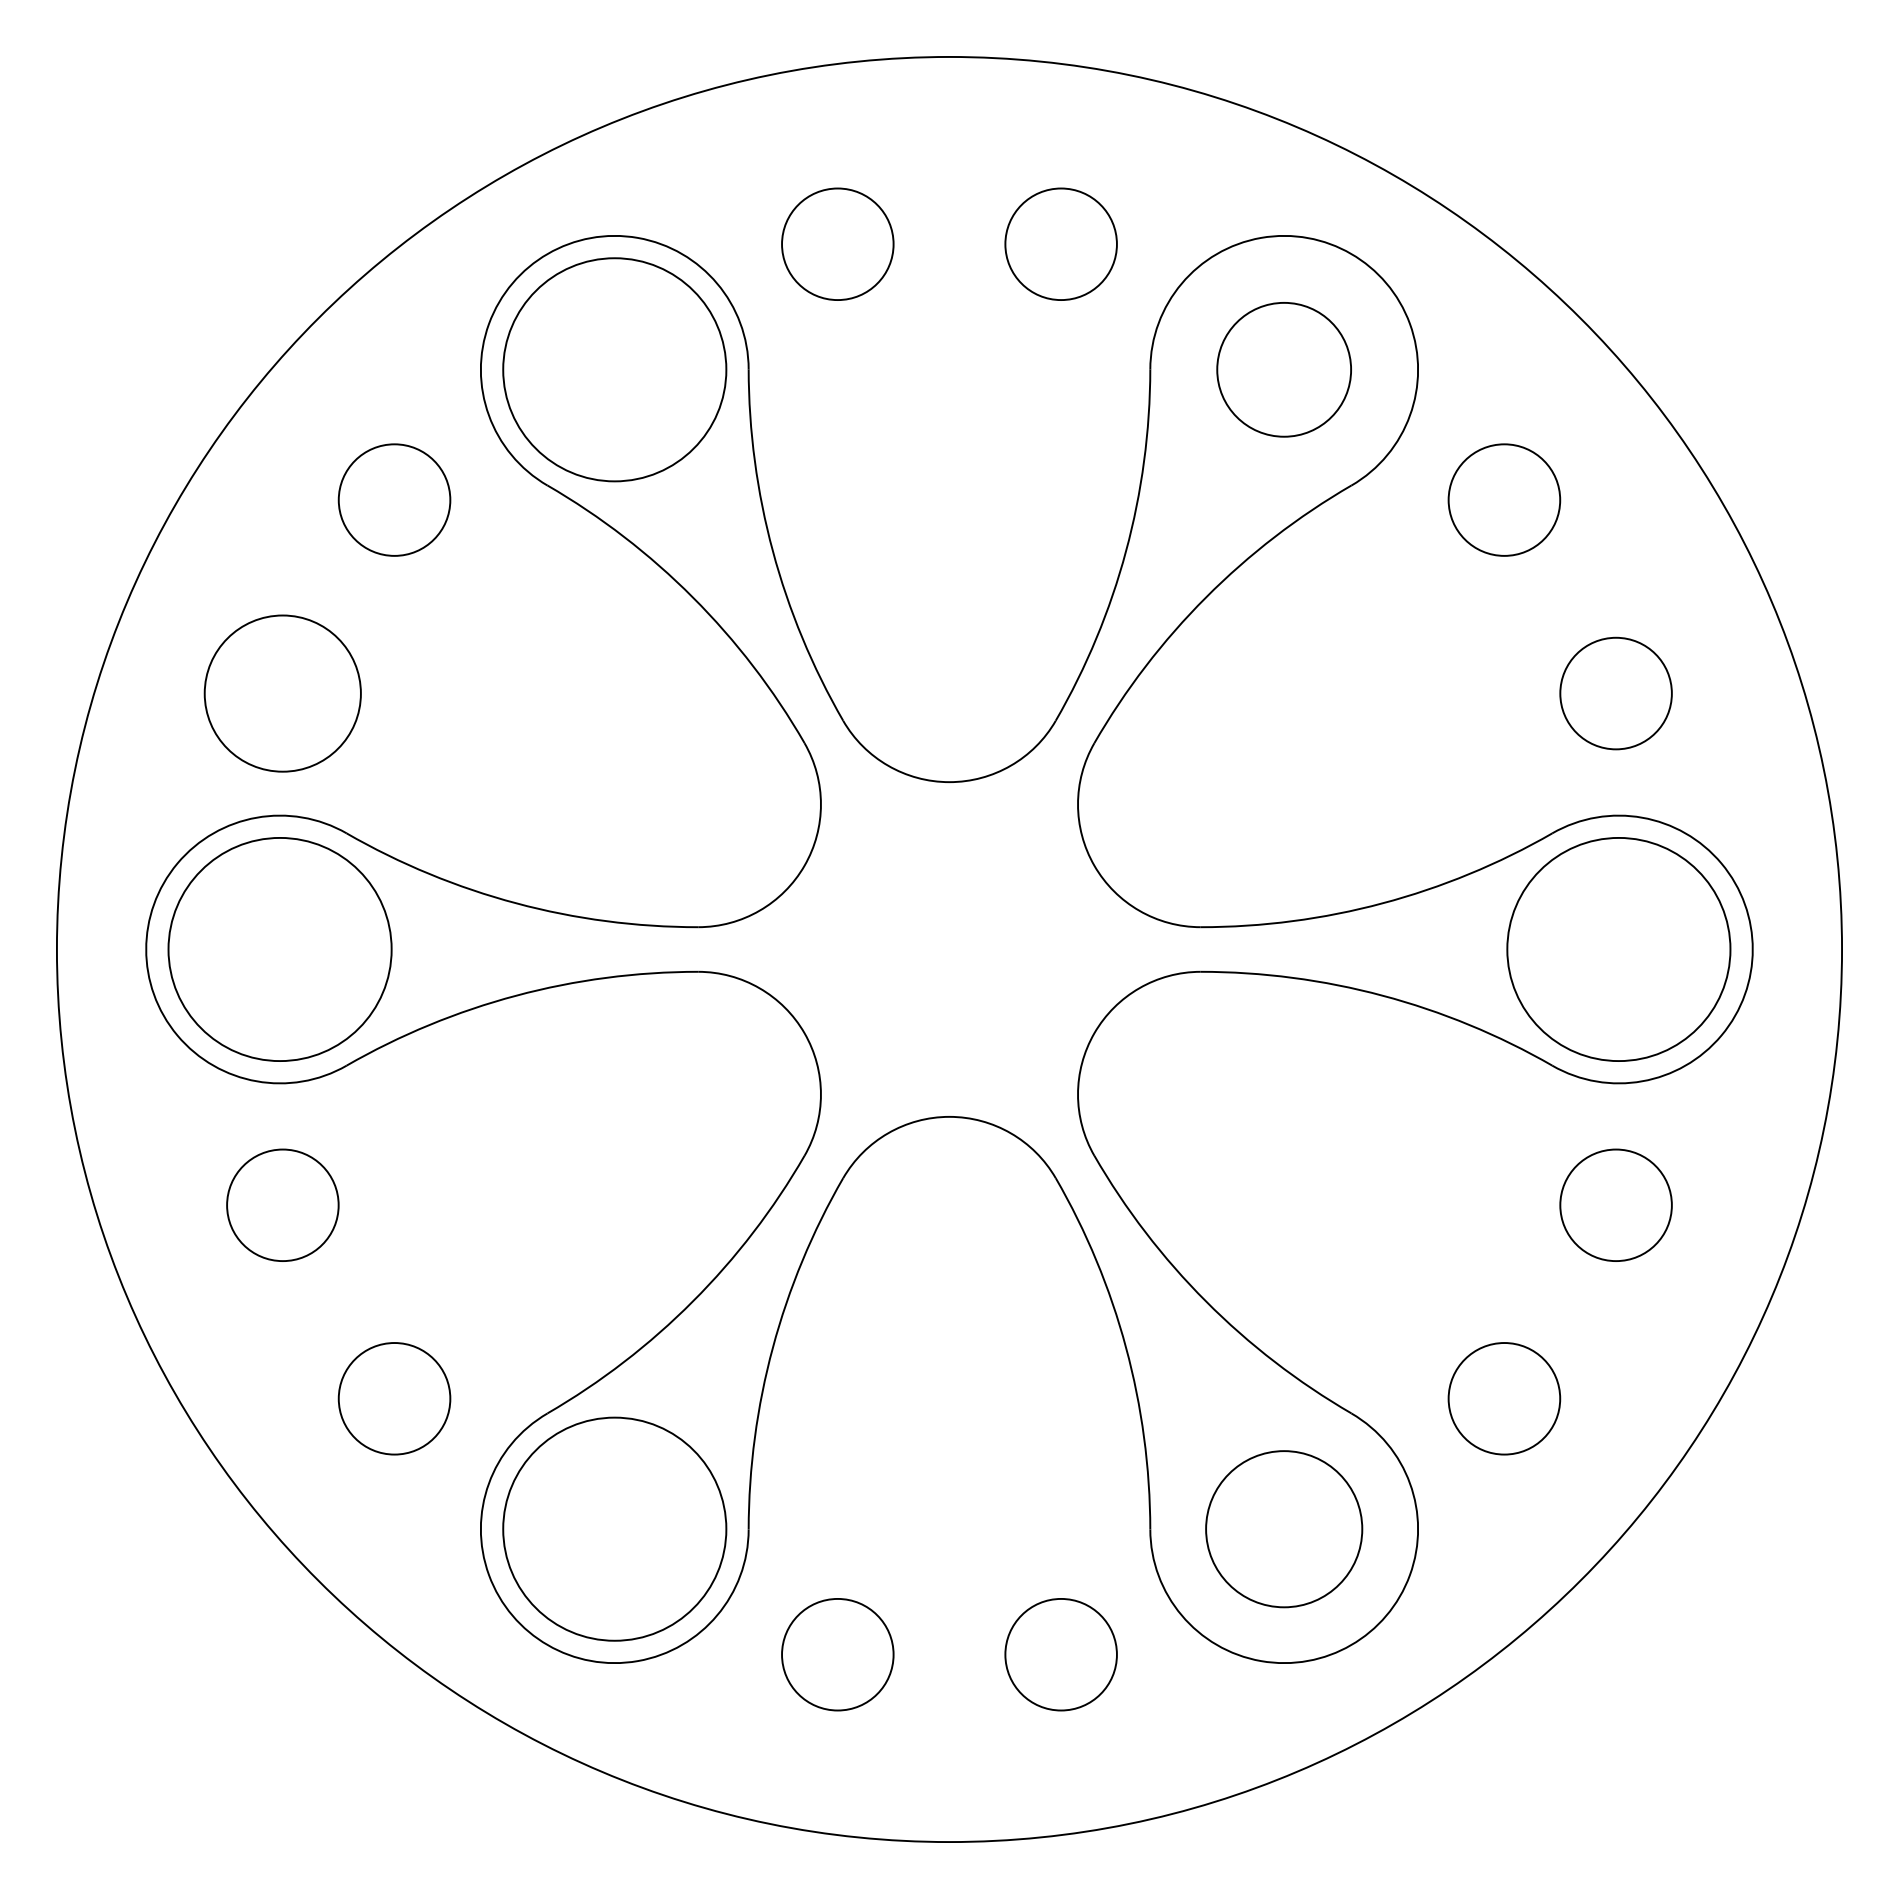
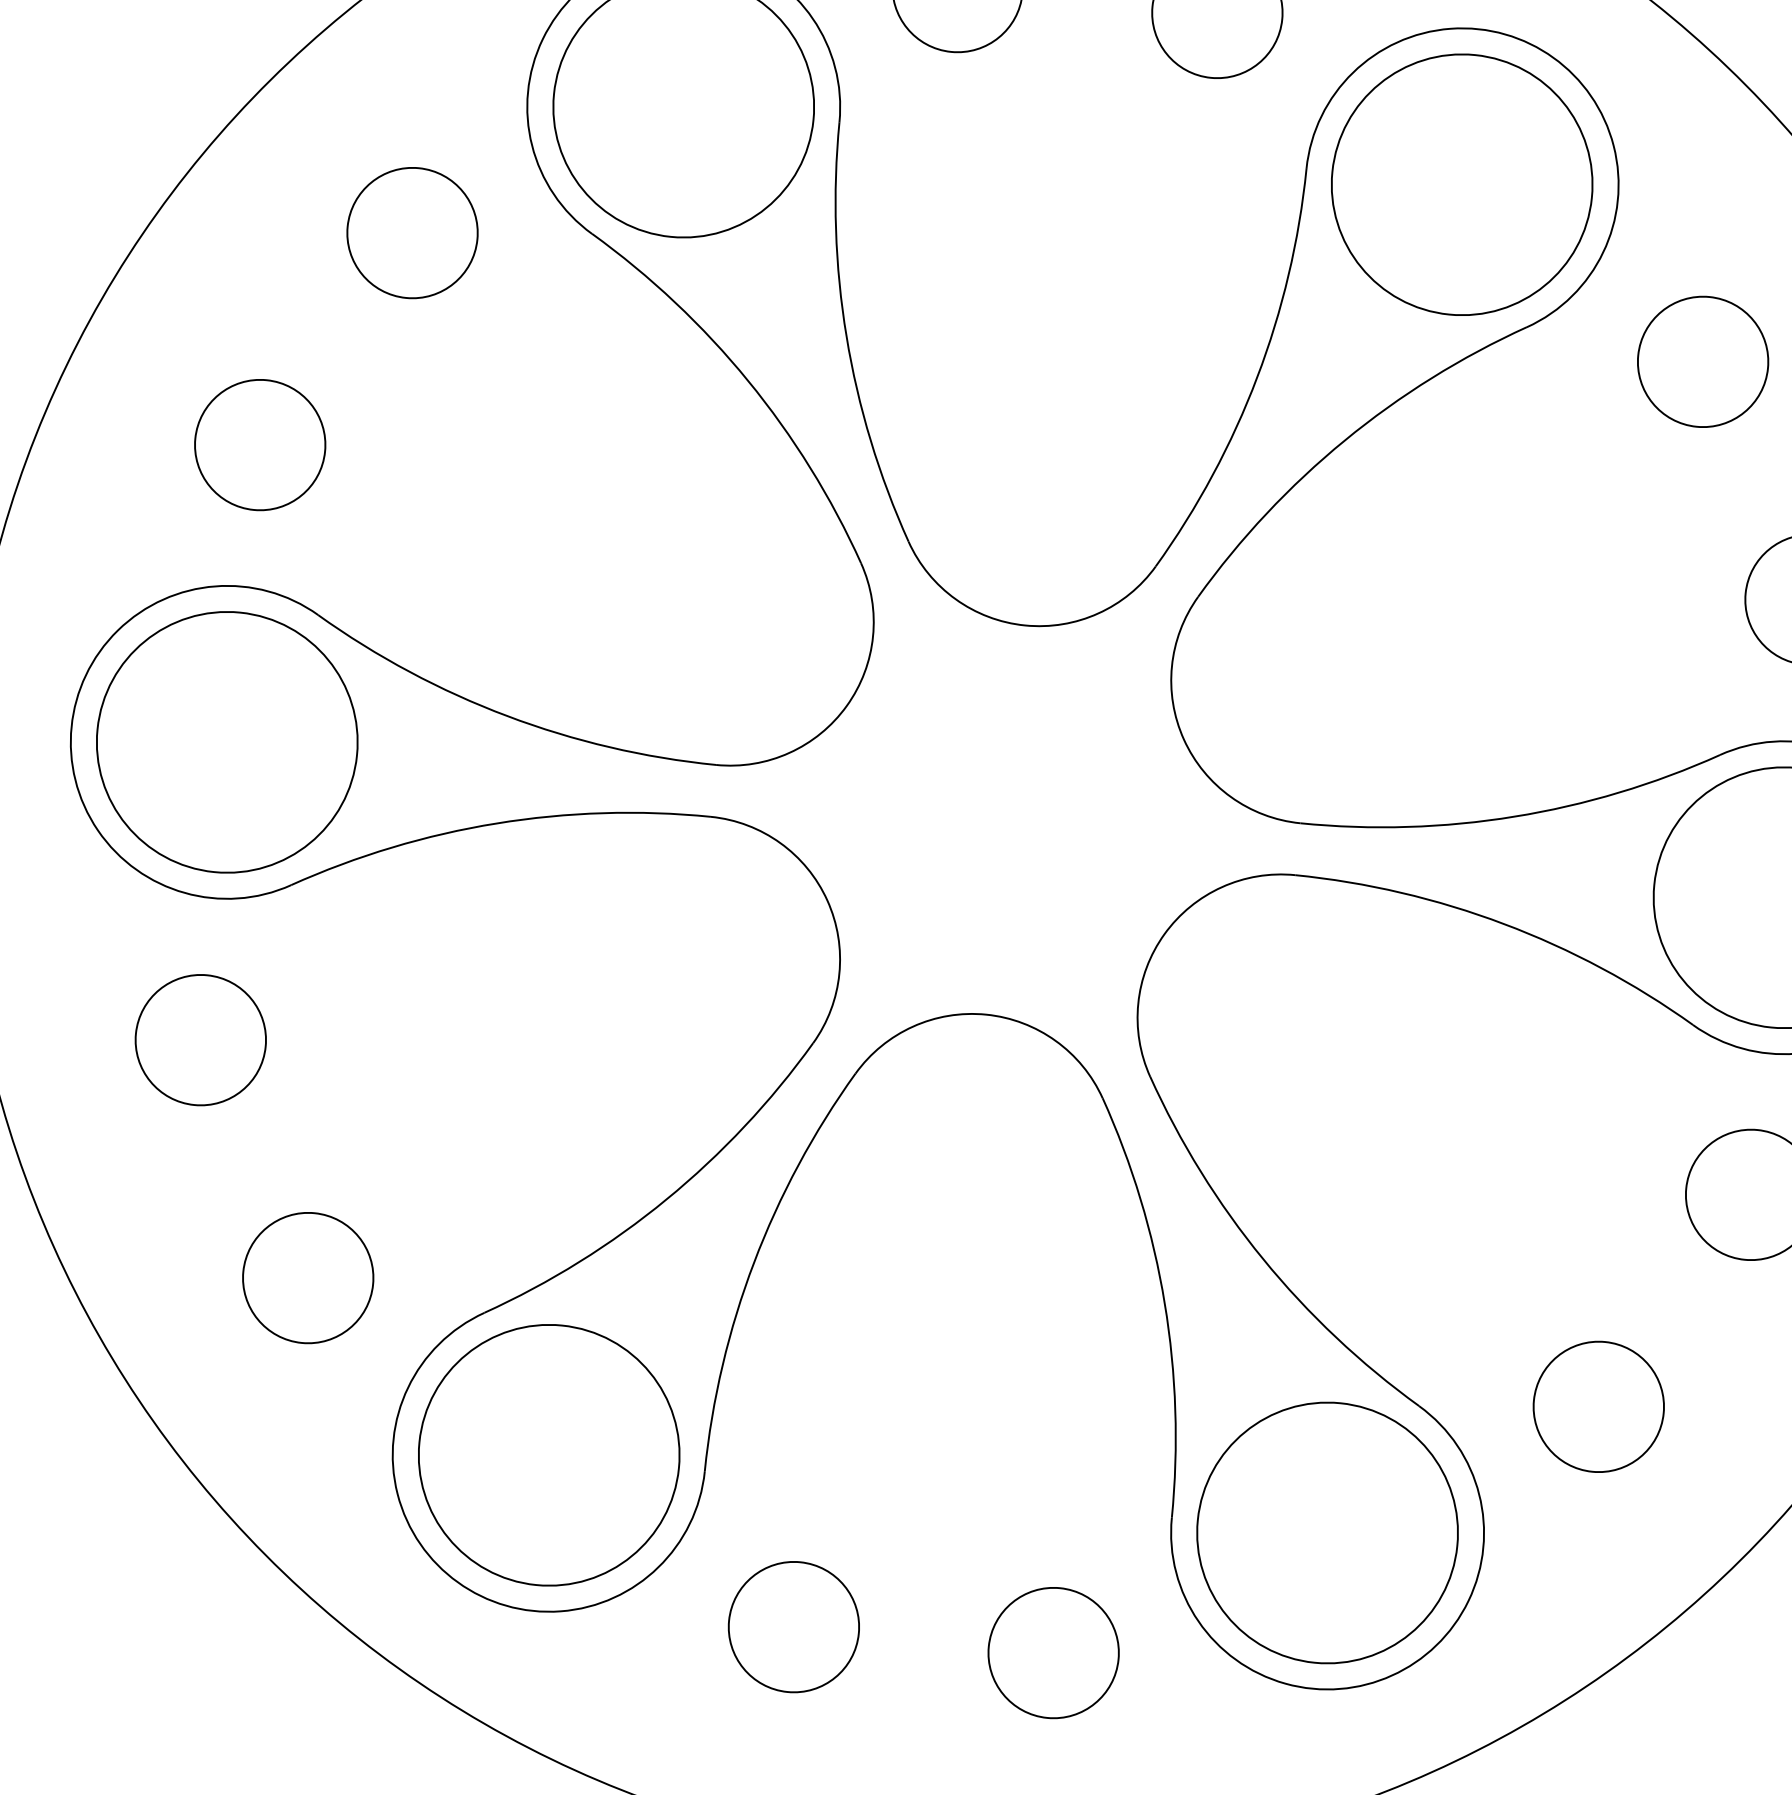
circle: (1283, 369) -> (1461, 184), size x1.67
circle: (282, 693) -> (259, 444), size x0.71
circle: (1283, 1528) -> (1326, 1532), size x1.43

